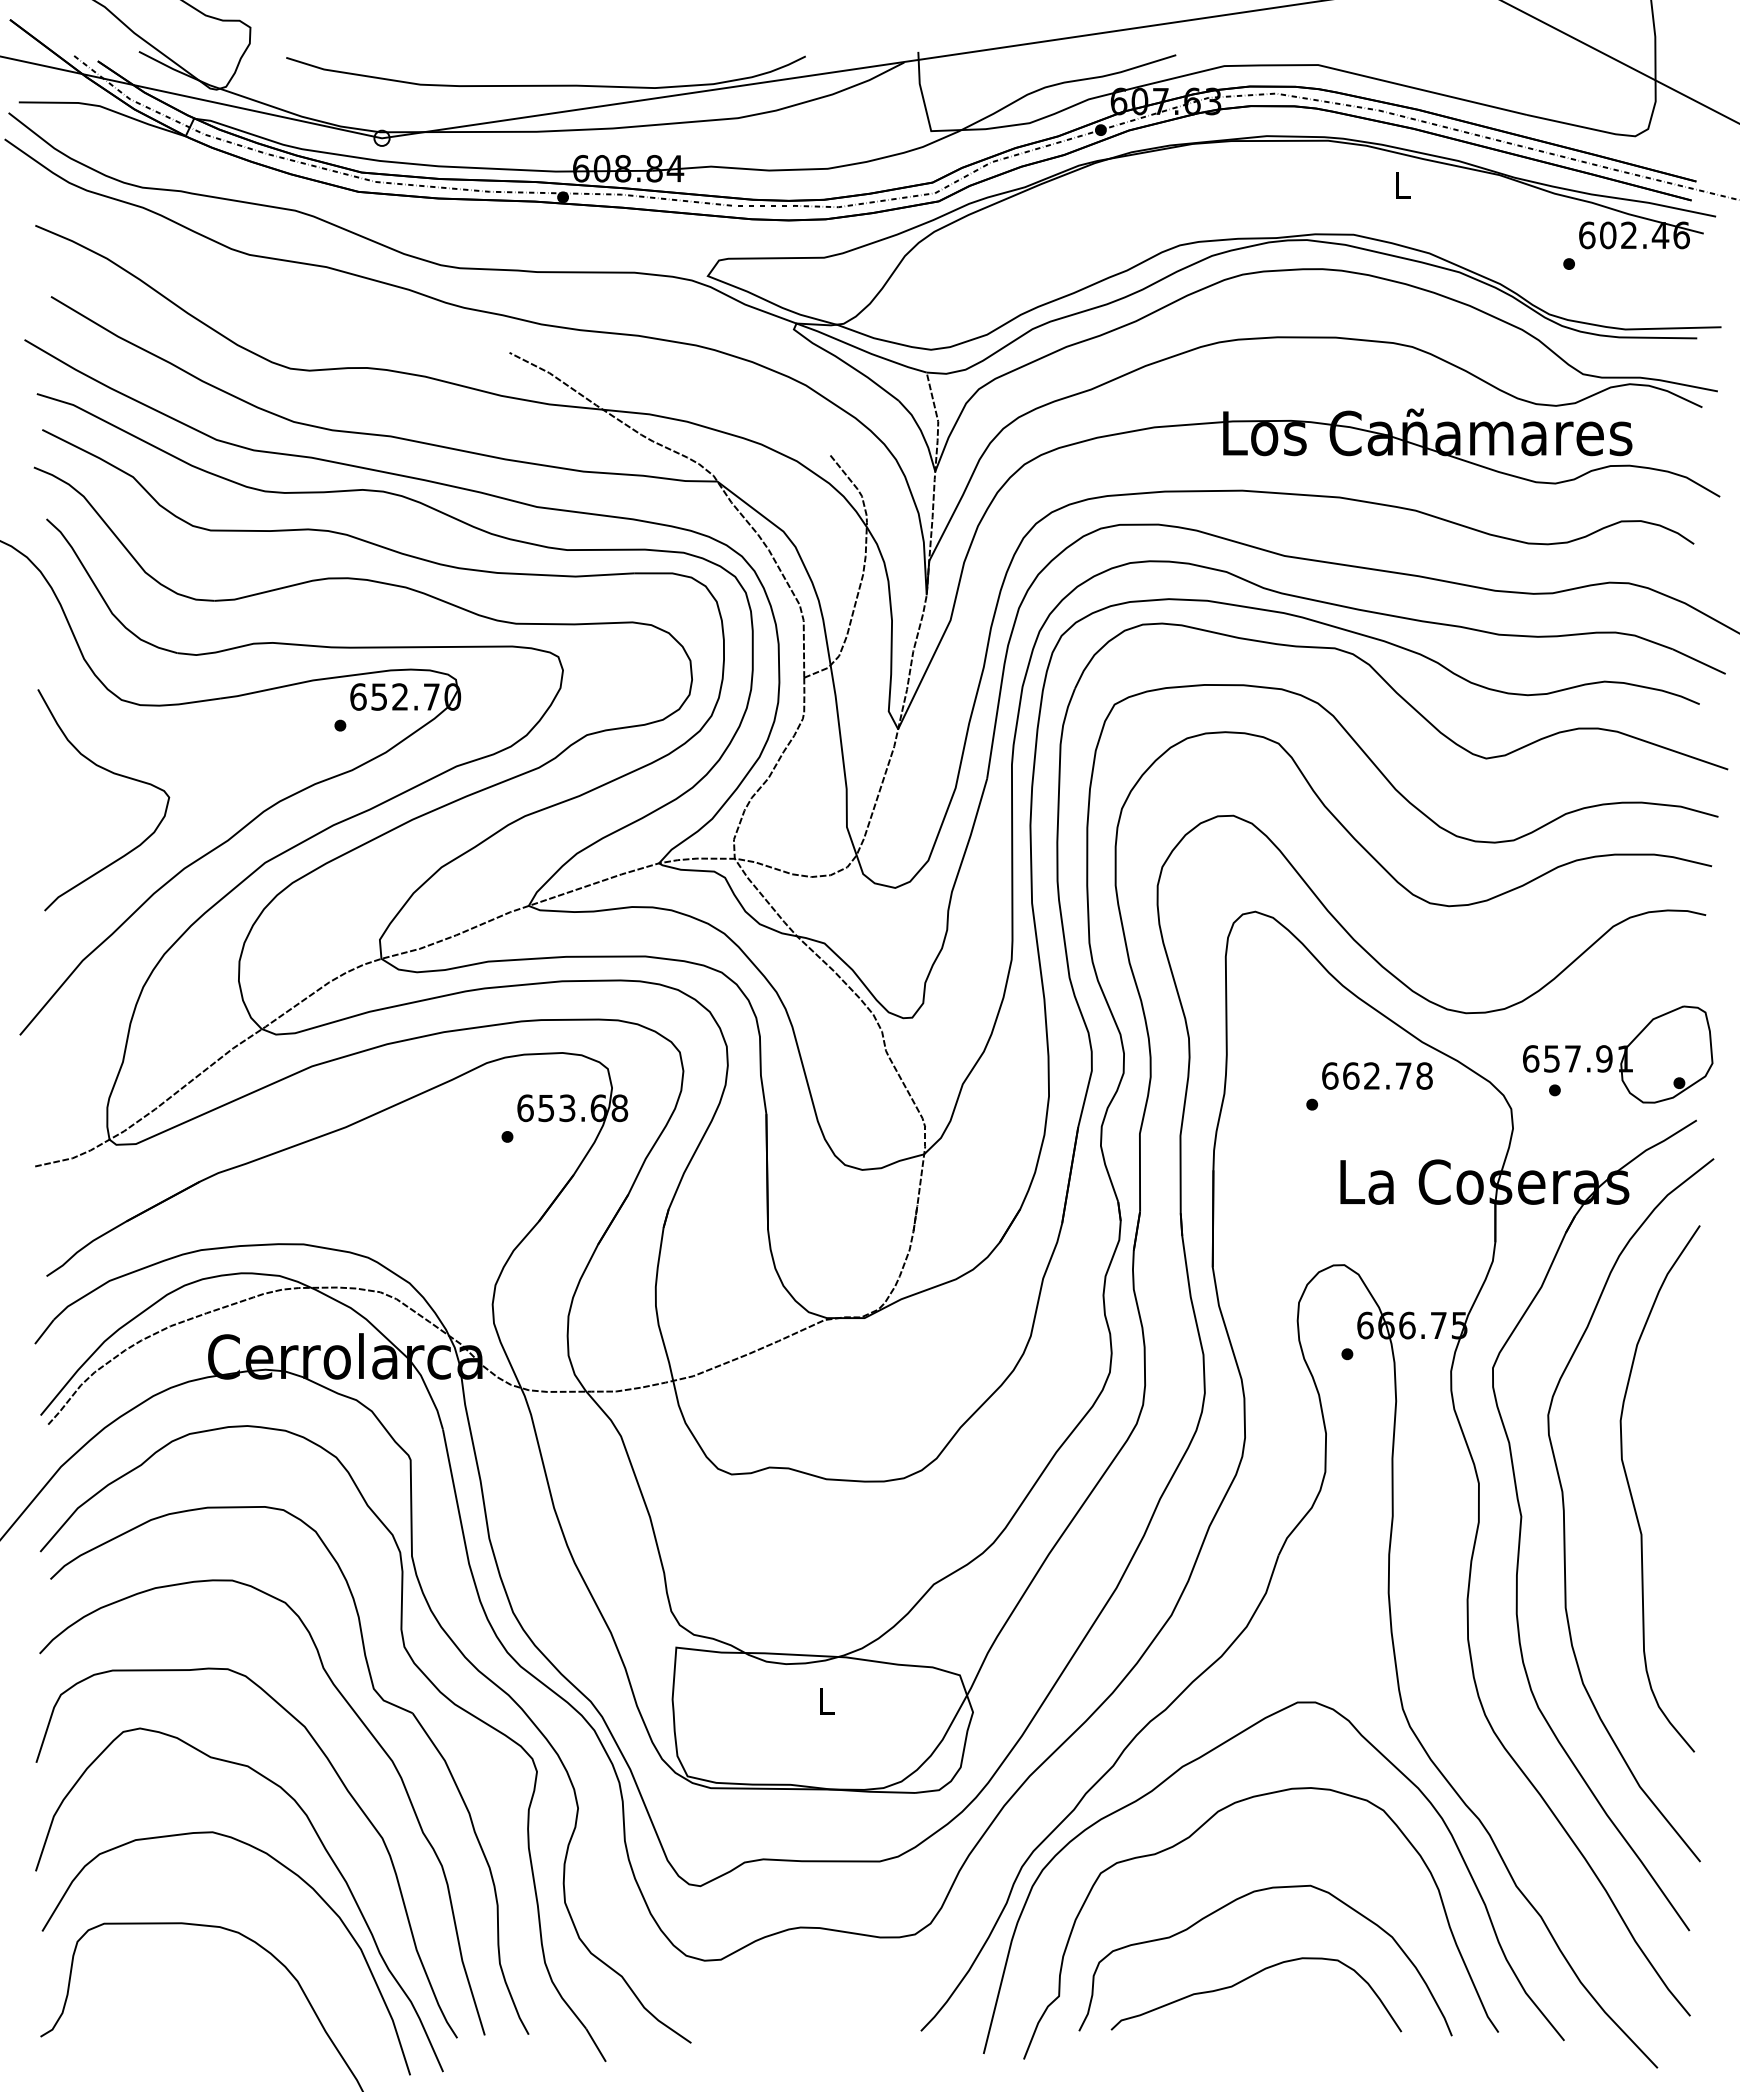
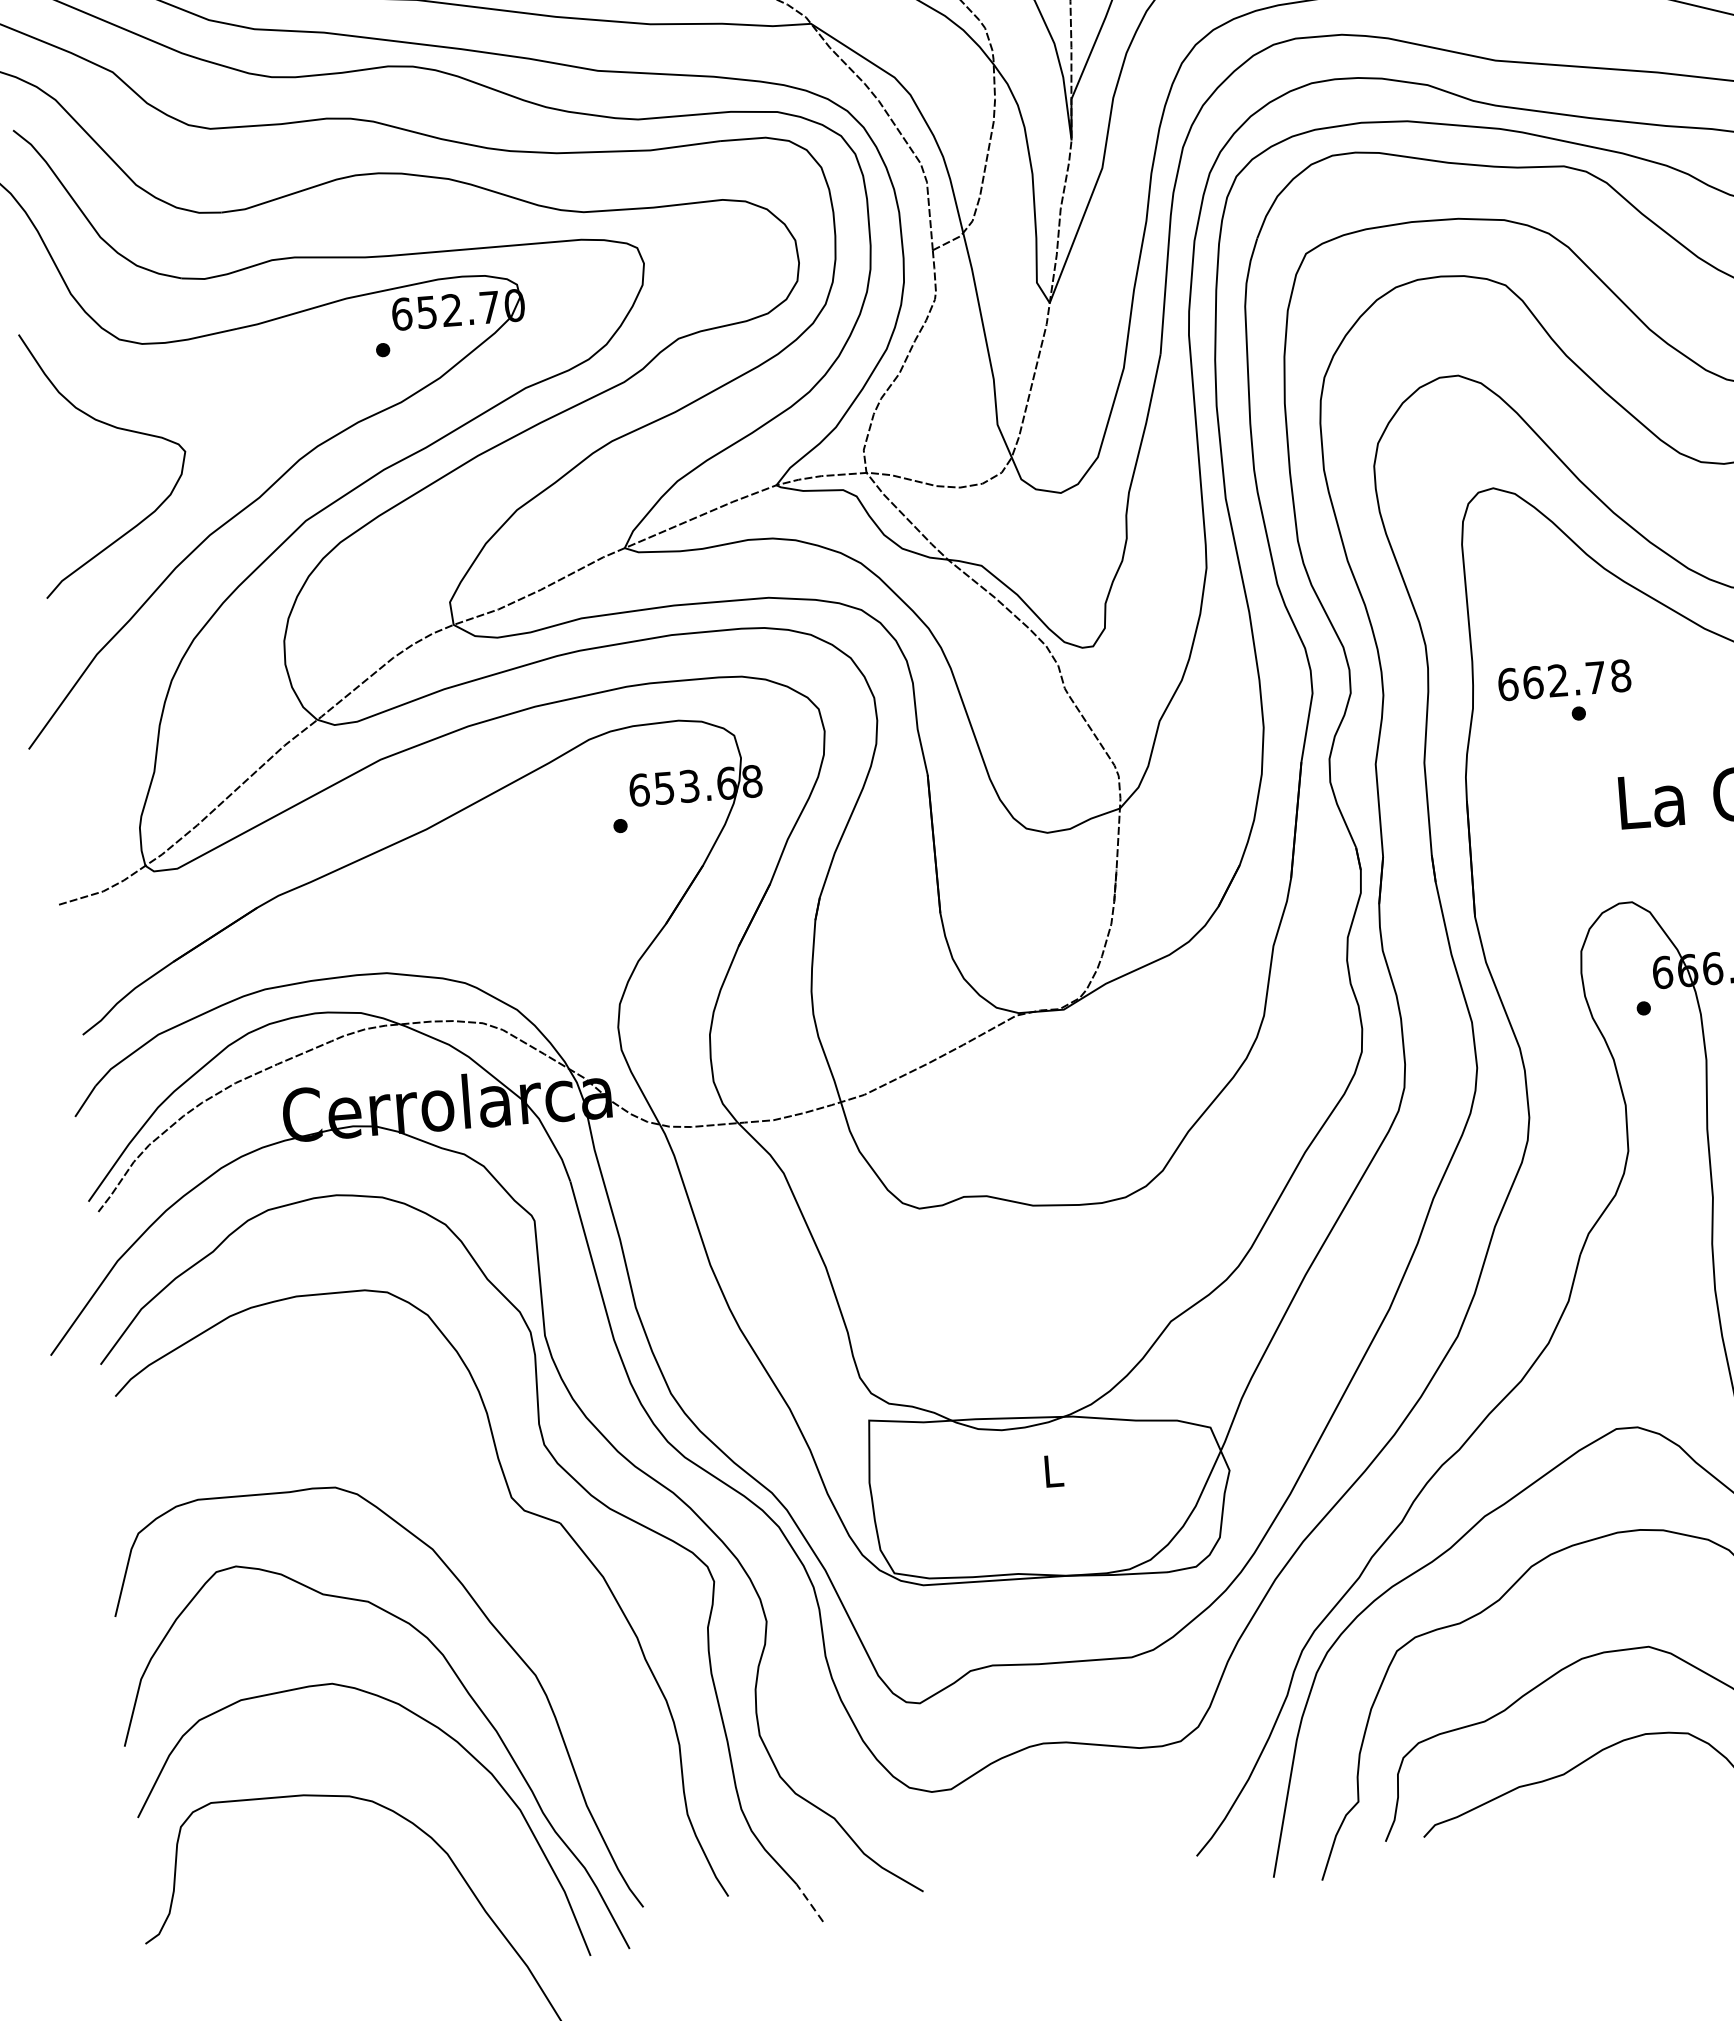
text: (1377, 1075) -> (1564, 679), moved
curve: (366, 1729) -> (506, 1546), removed
line: (595, 2044) -> (809, 1902), solid -> dashed

